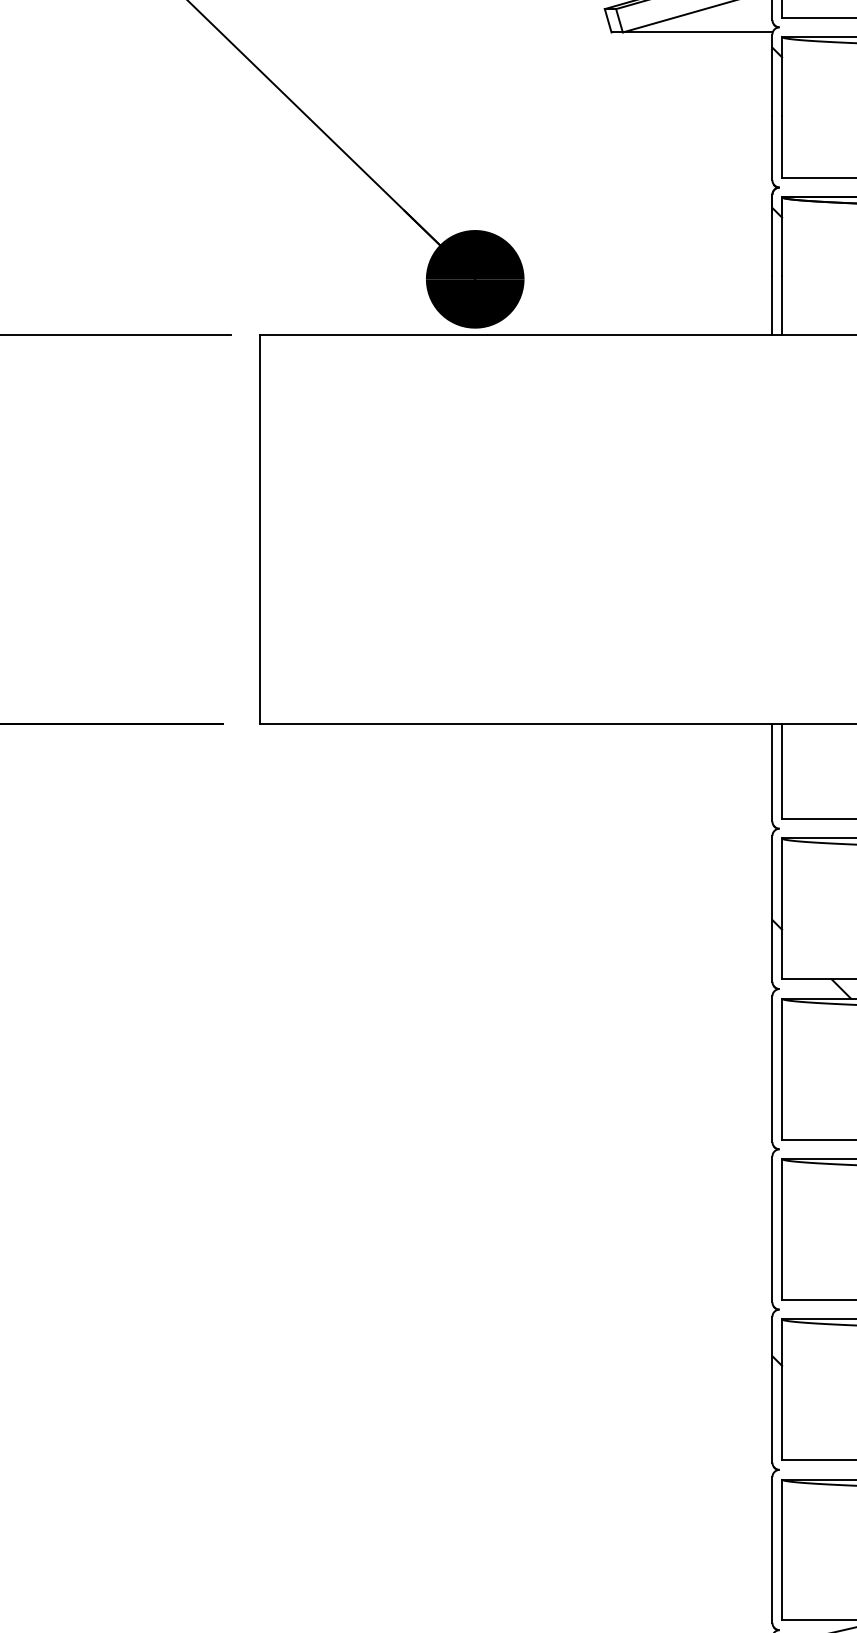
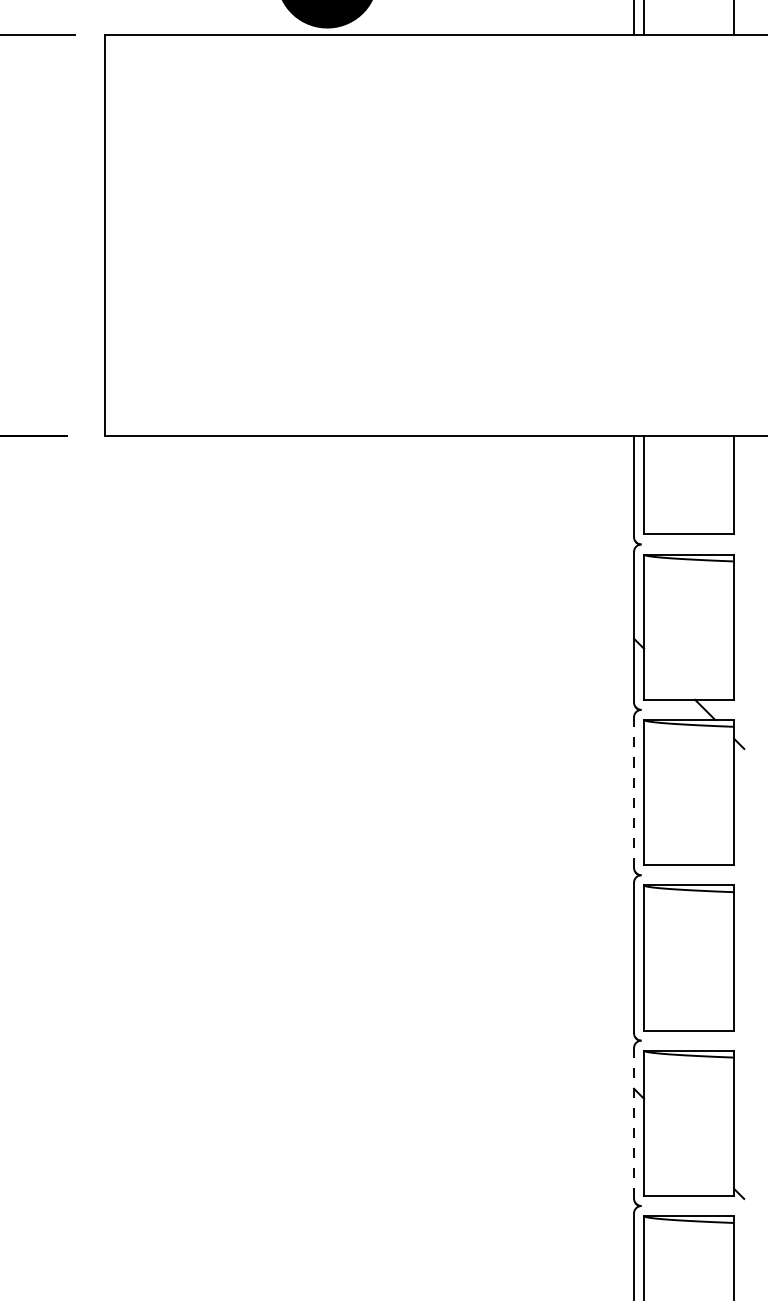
line: (772, 1069) -> (634, 792), solid -> dashed
line: (772, 1389) -> (634, 1123), solid -> dashed

